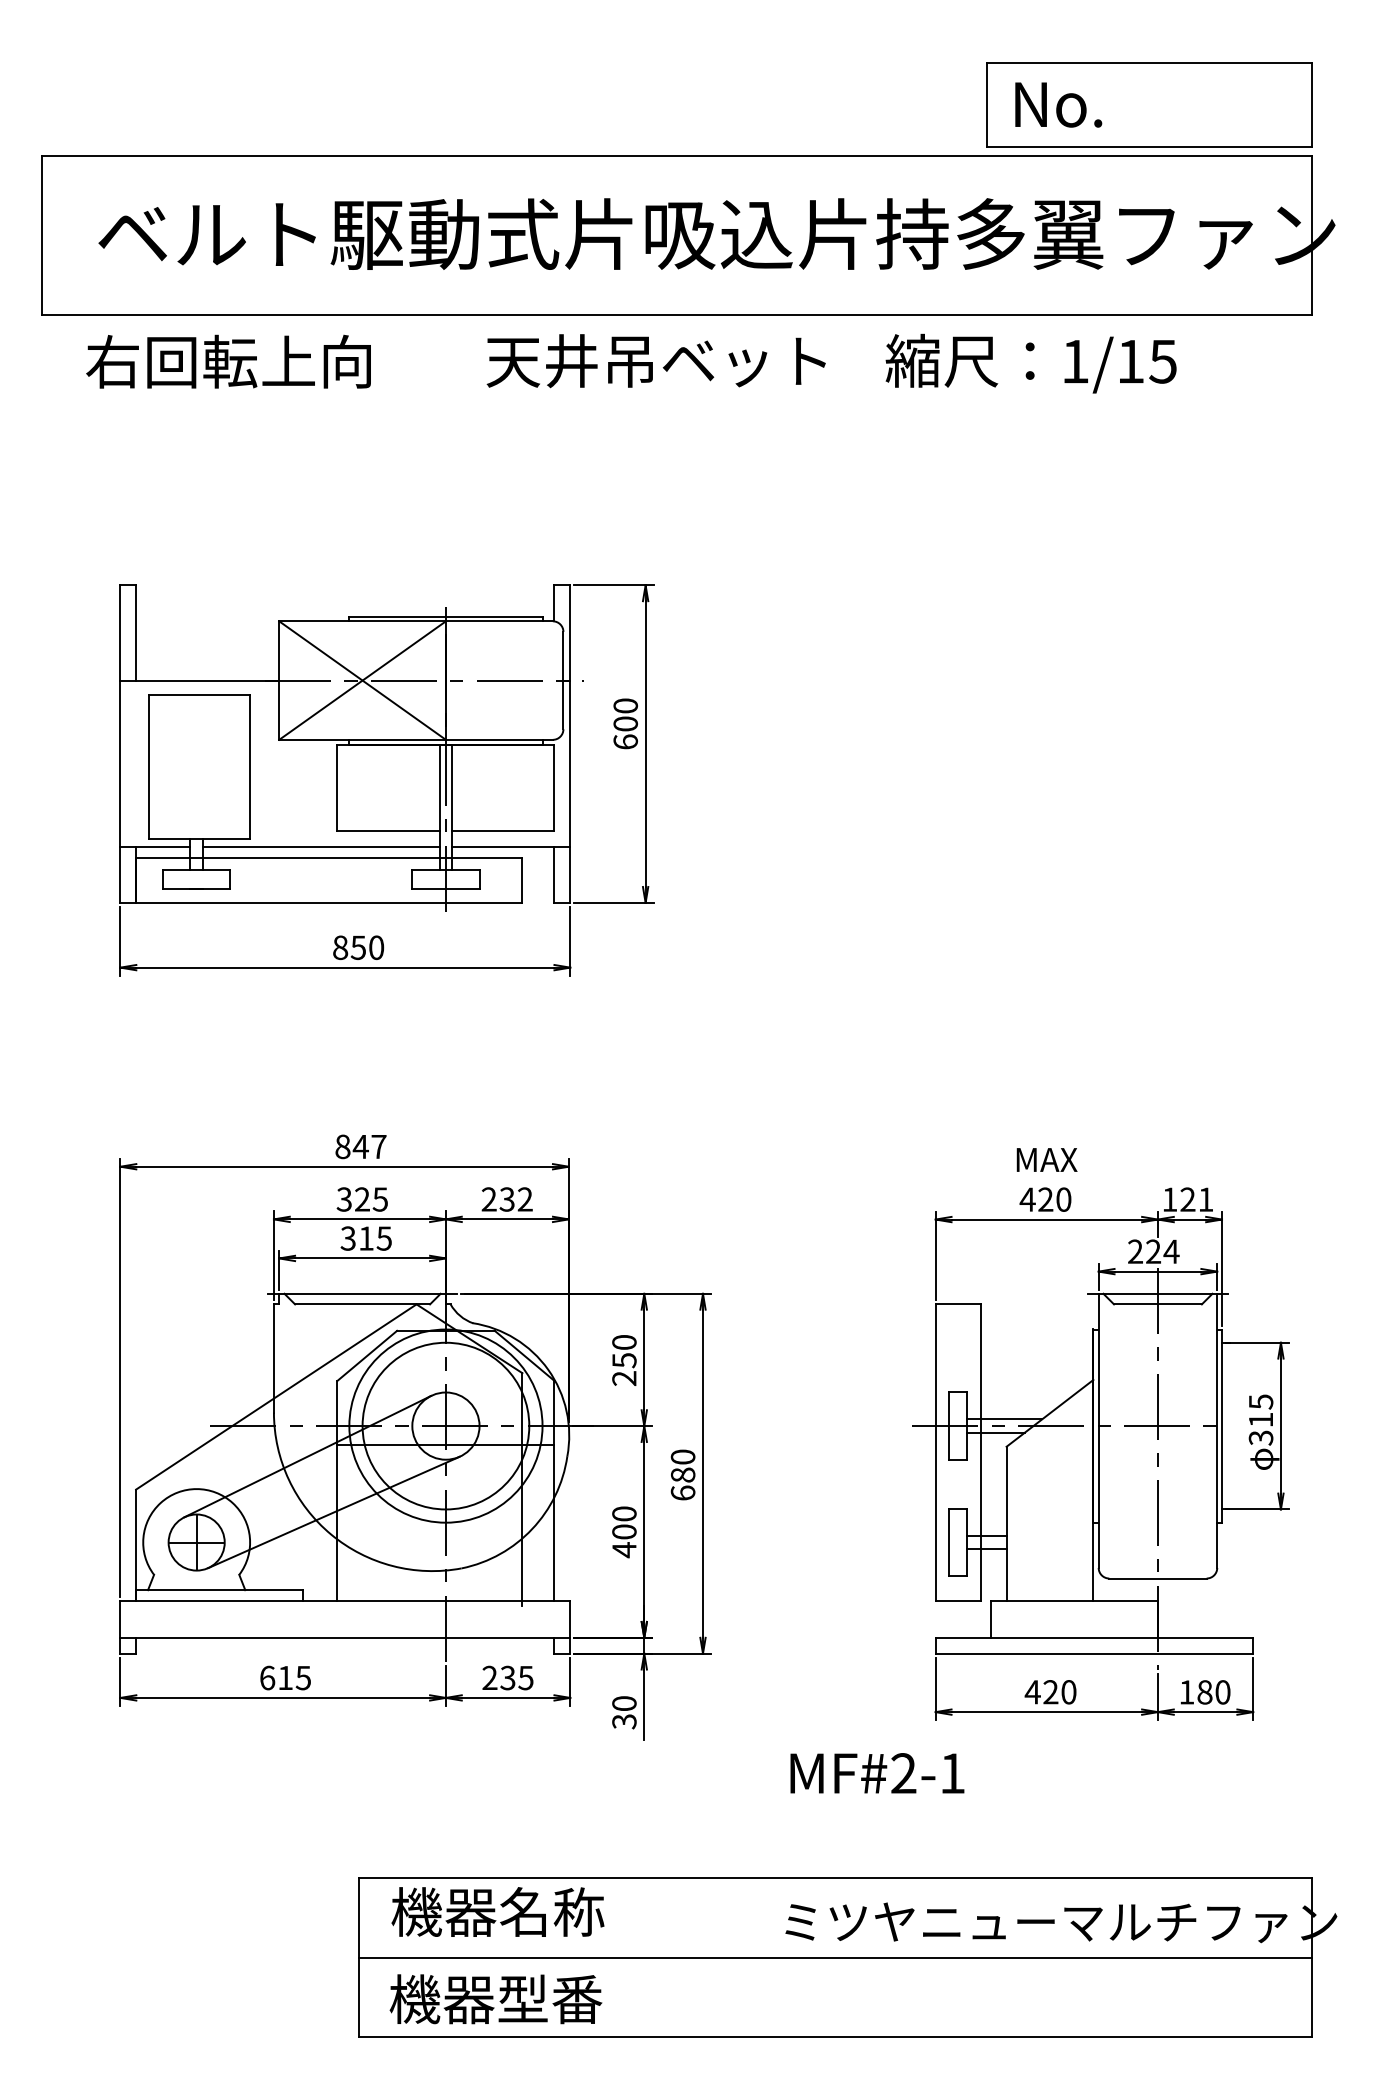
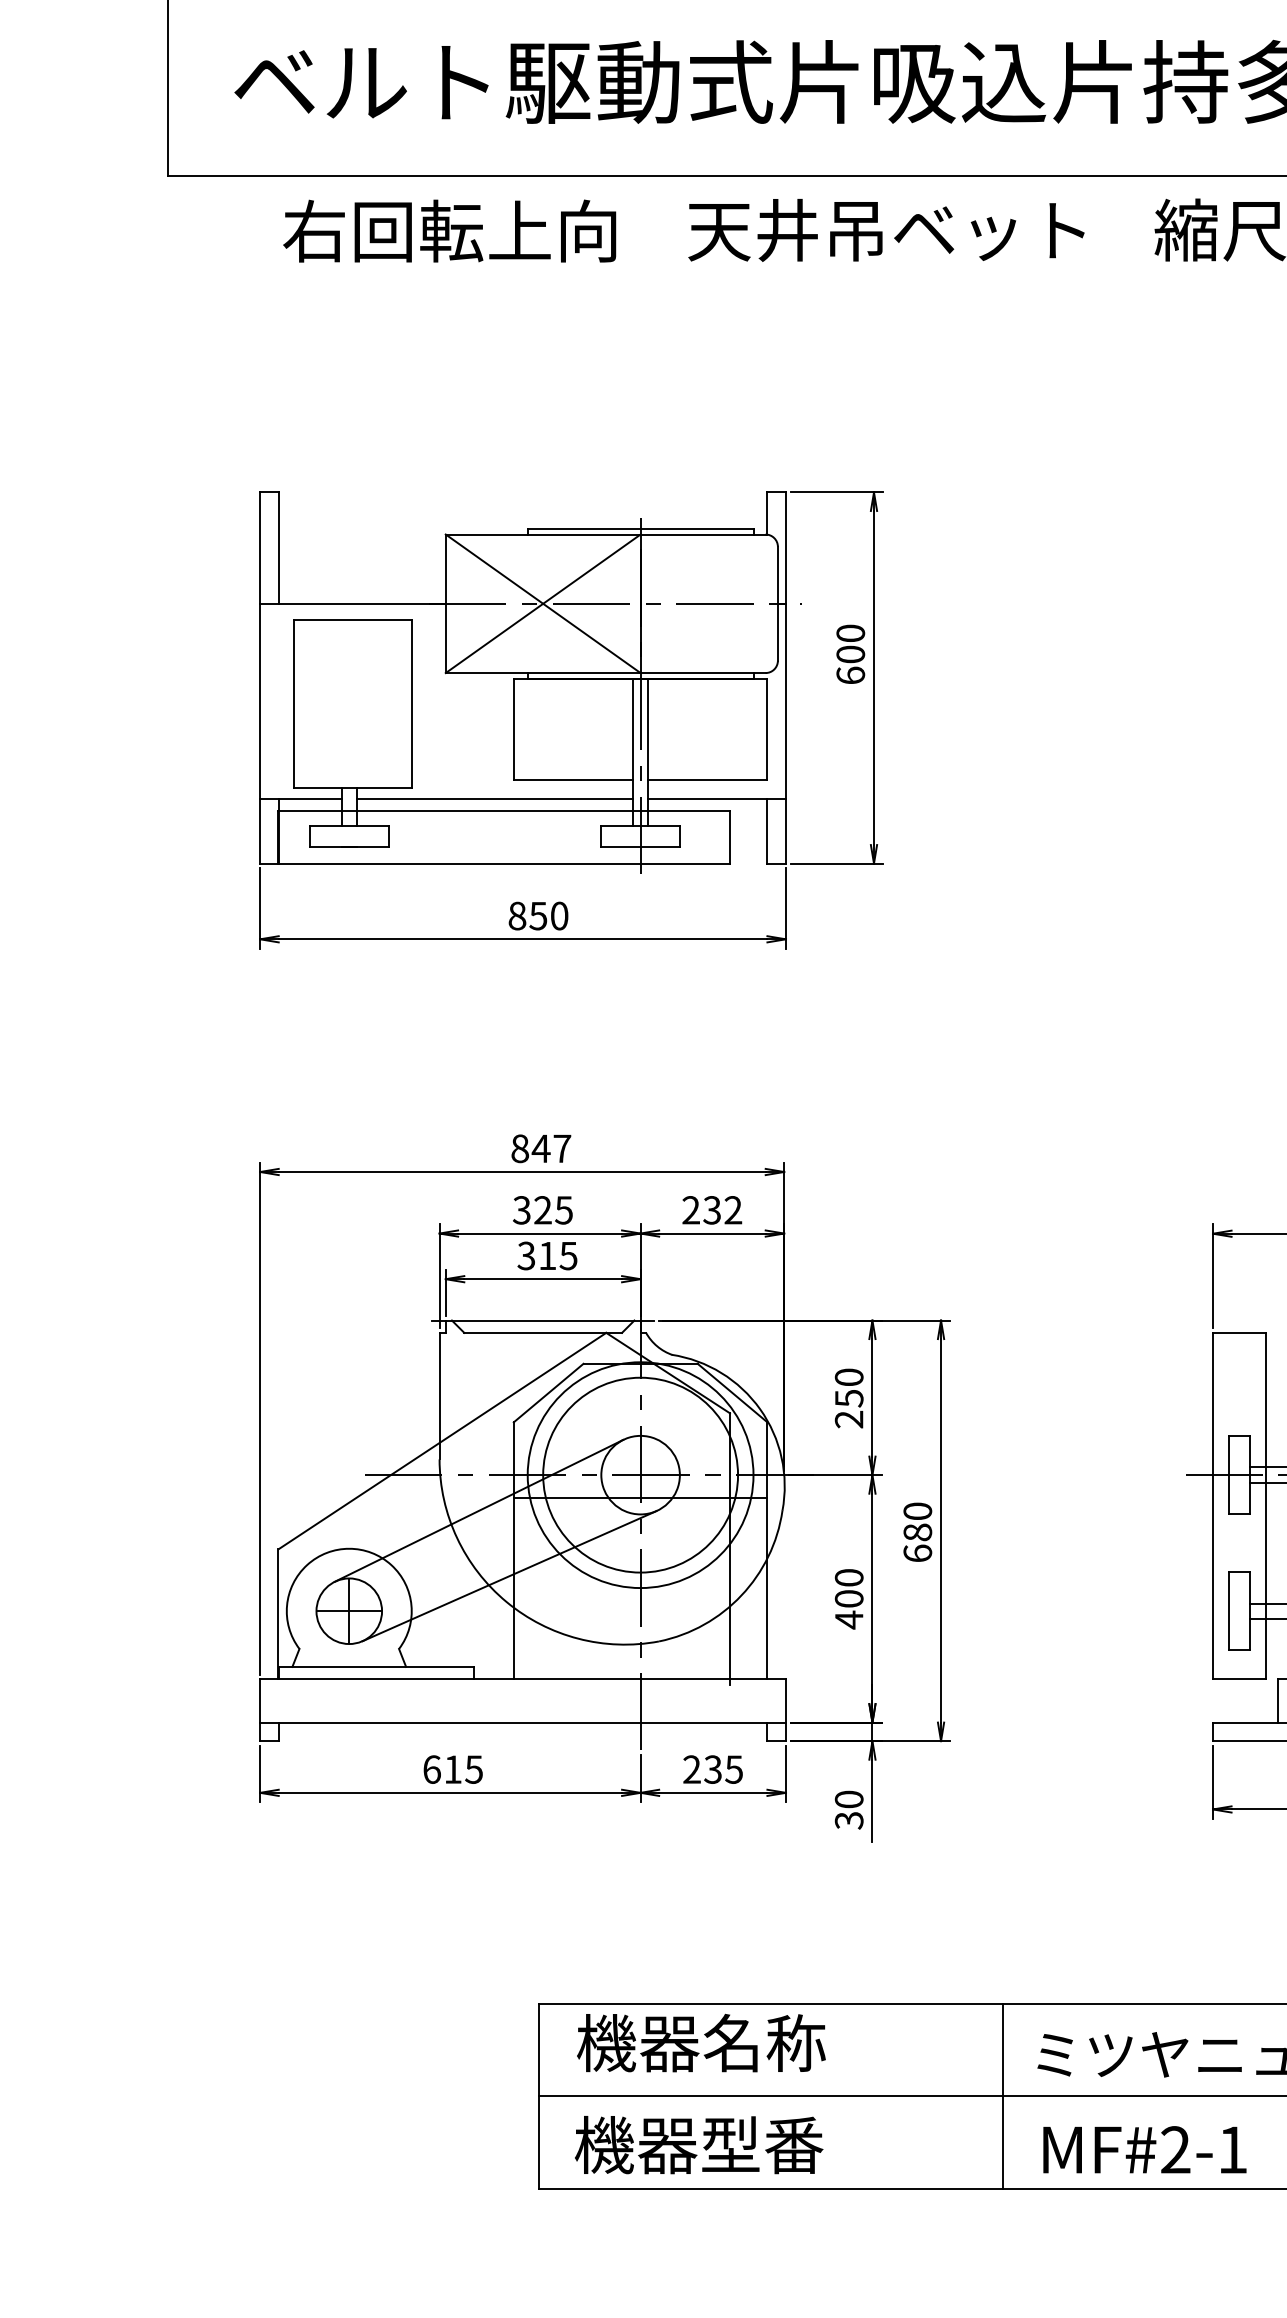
text: (228, 361) -> (449, 230), moved
text: (877, 1773) -> (1145, 2150), moved
line: (755, 1957) -> (1002, 2096), added

